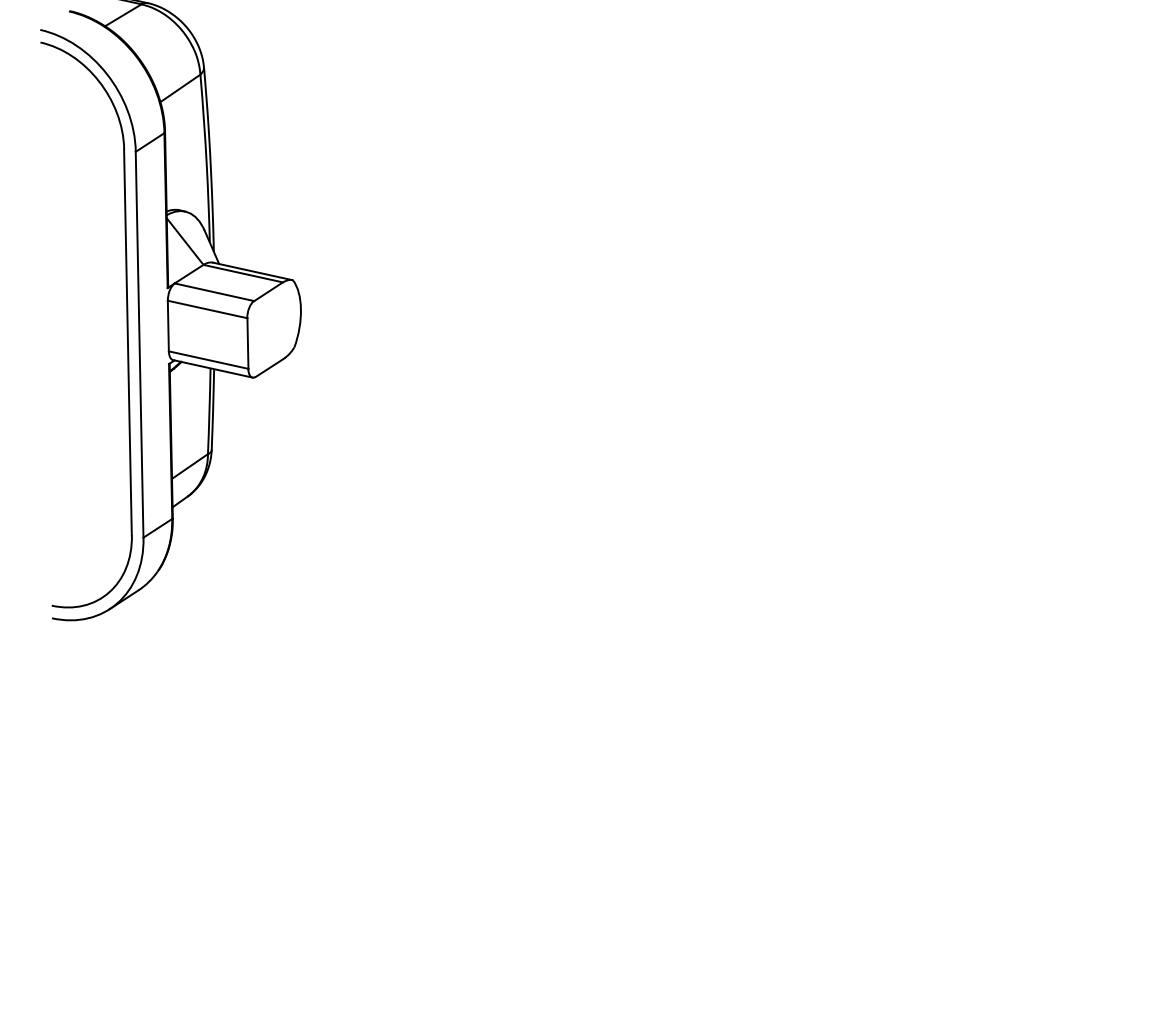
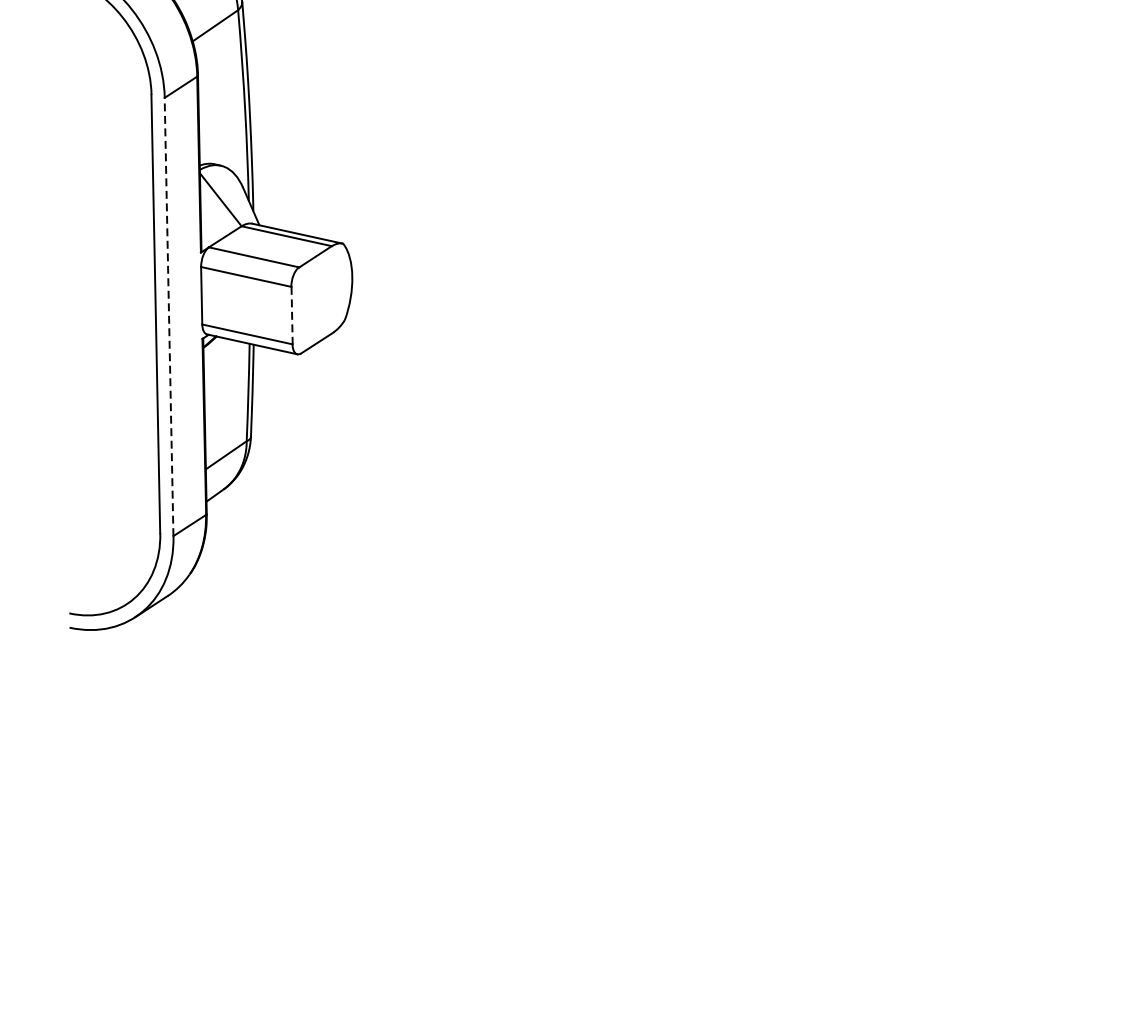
line: (139, 344) -> (168, 316), solid -> dashed
line: (247, 344) -> (291, 316), solid -> dashed

